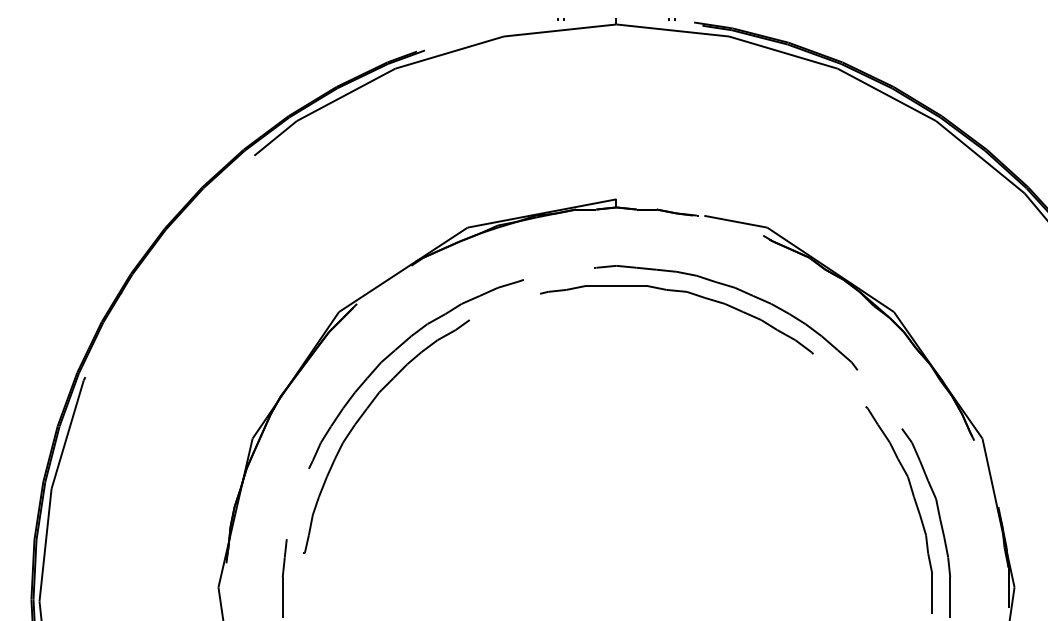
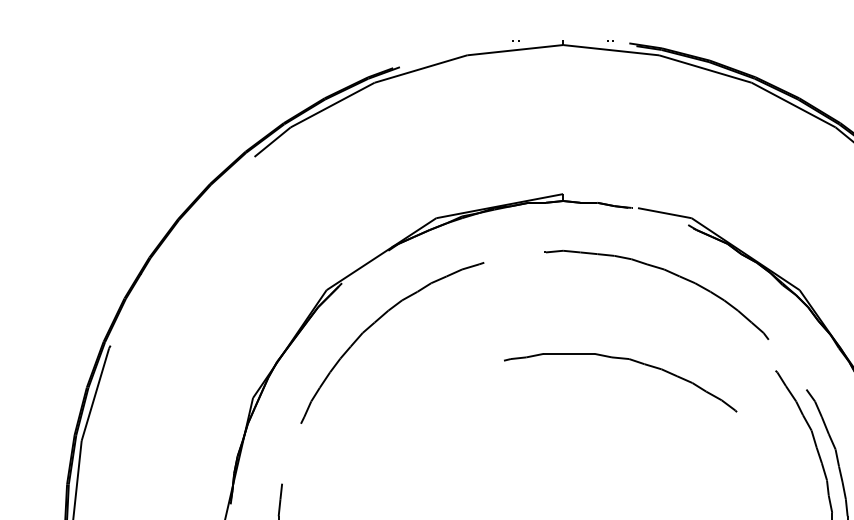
part: (679, 292) -> (622, 359), moved
part: (360, 419) -> (344, 381), removed

